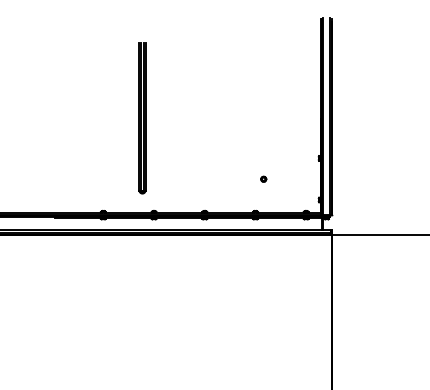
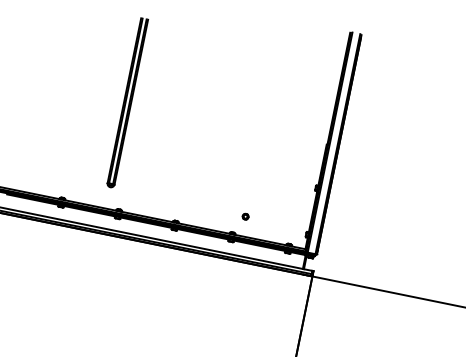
part: (263, 178) -> (245, 215), moved

